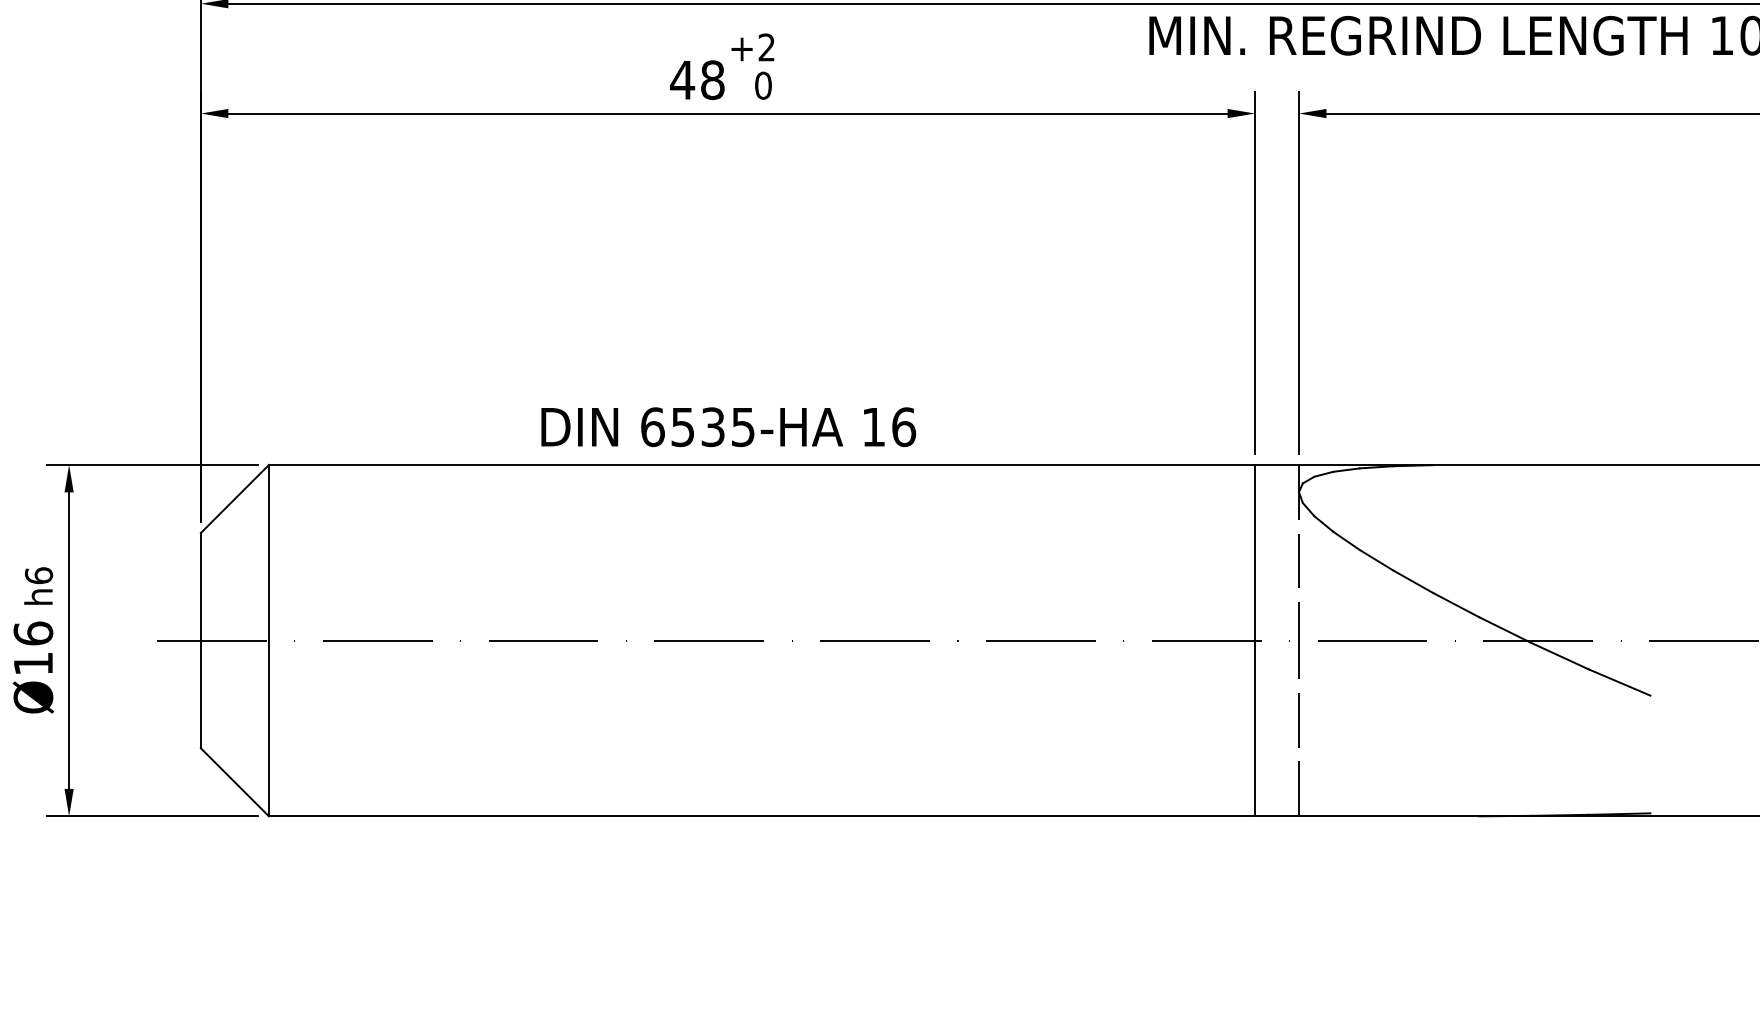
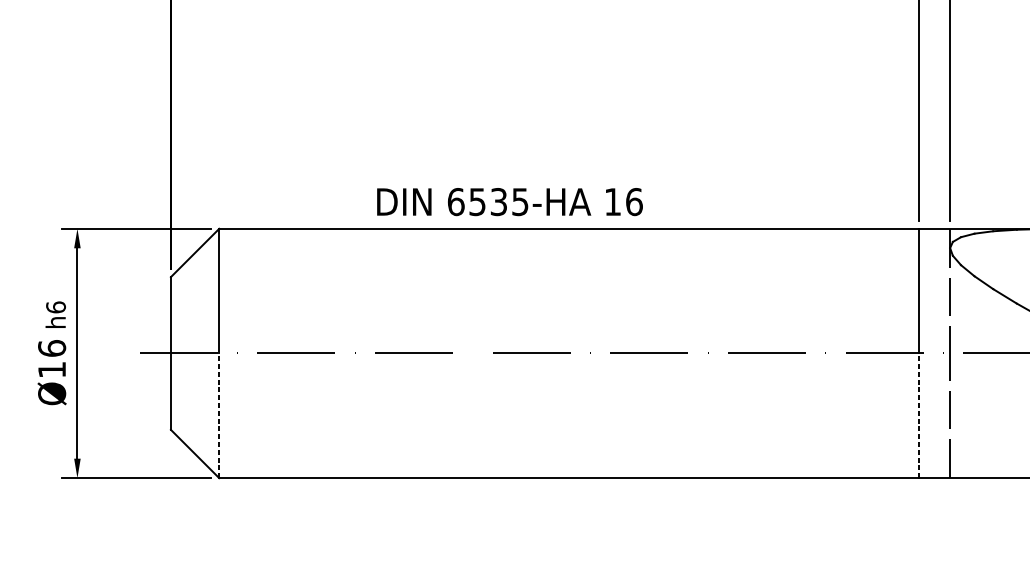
text: (728, 427) -> (509, 202), moved
line: (268, 728) -> (218, 415), solid -> dashed
line: (1255, 728) -> (919, 415), solid -> dashed

